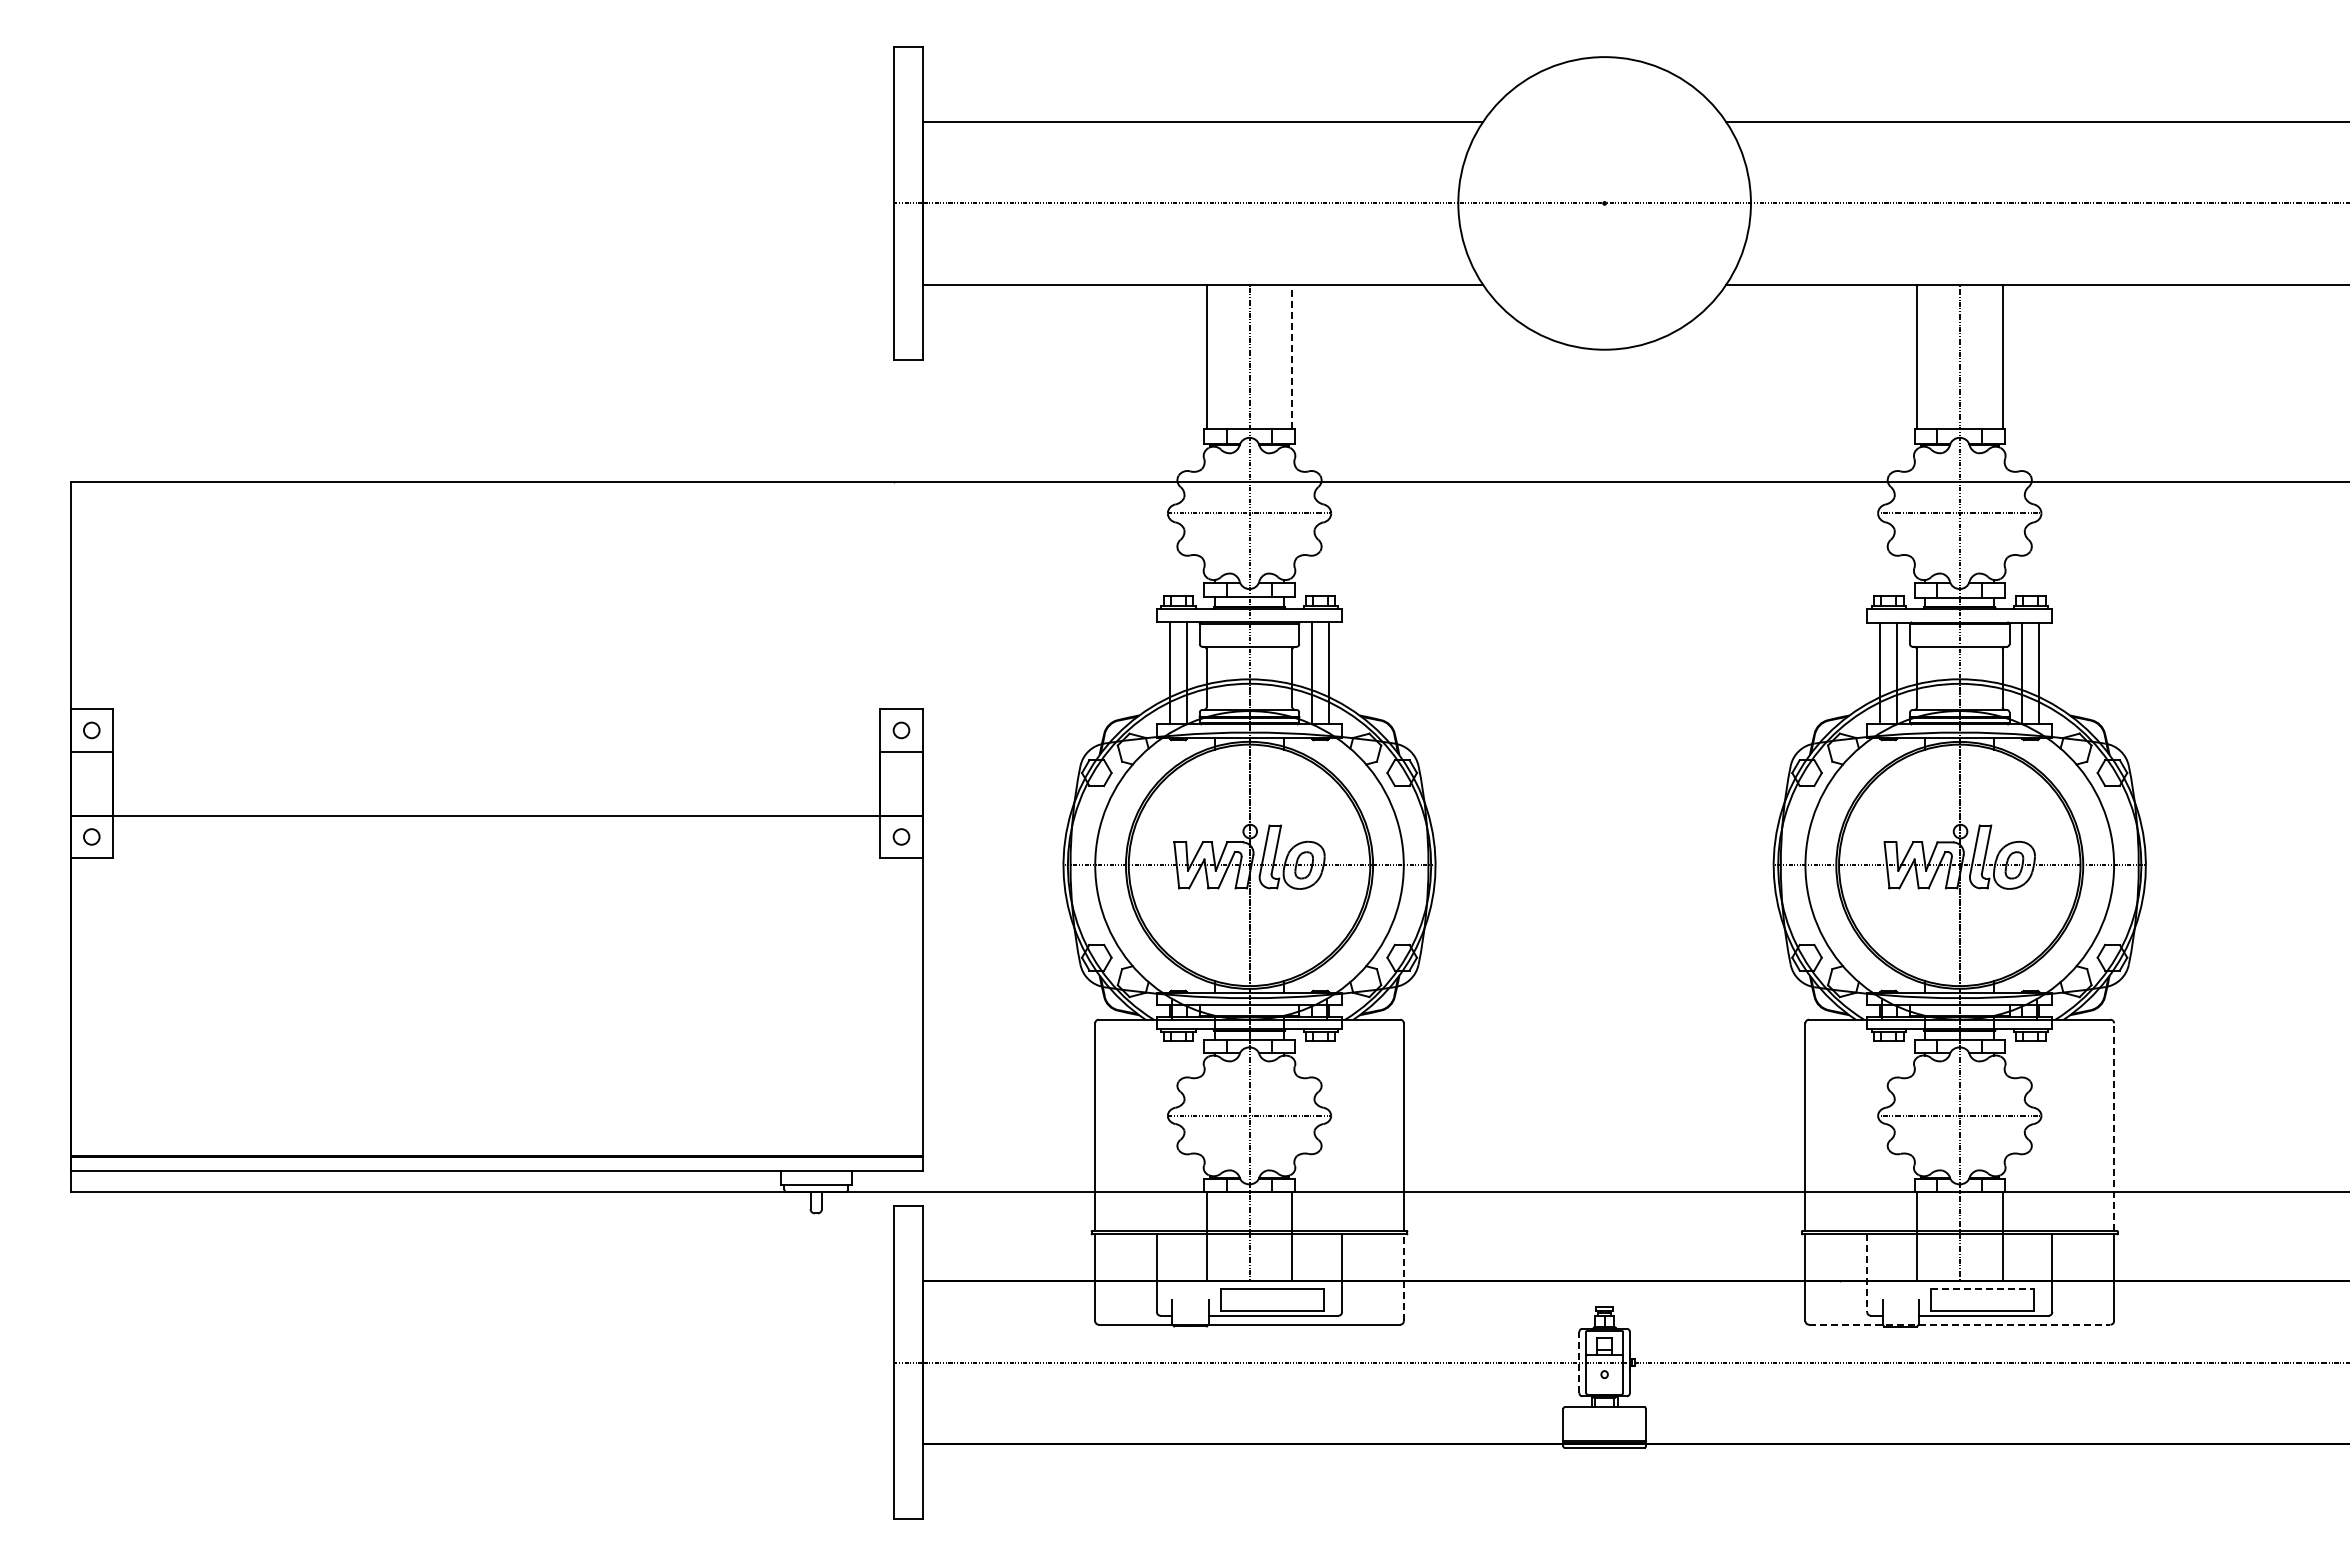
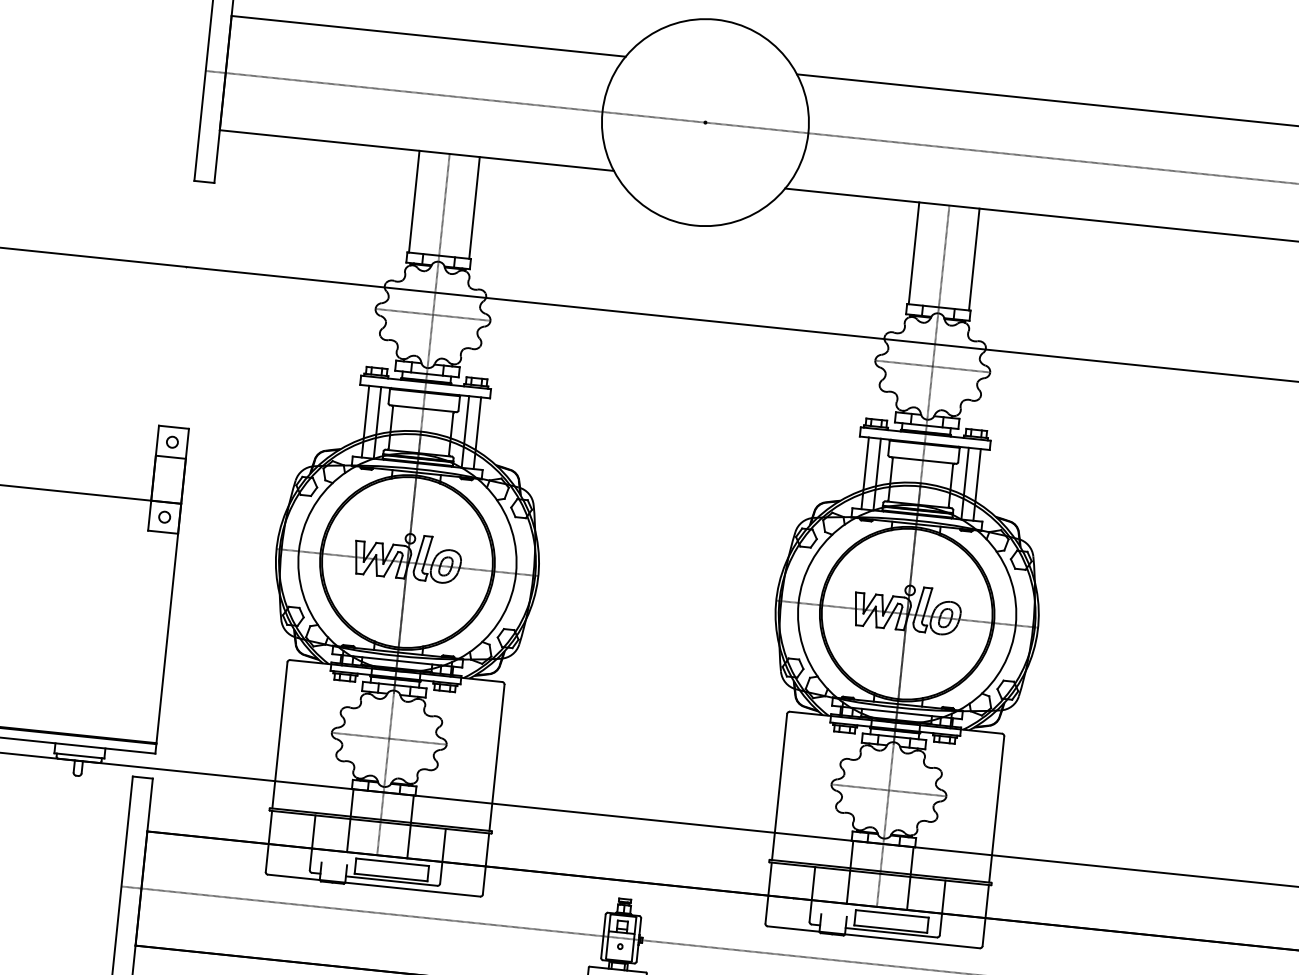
line: (1292, 356) -> (474, 207), dashed -> solid
line: (2114, 1127) -> (996, 809), dashed -> solid
line: (1867, 1273) -> (812, 894), dashed -> solid
line: (1403, 1277) -> (485, 863), dashed -> solid
line: (1982, 1289) -> (892, 914), dashed -> solid
line: (1959, 1324) -> (873, 937), dashed -> solid
line: (1579, 1362) -> (603, 936), dashed -> solid

